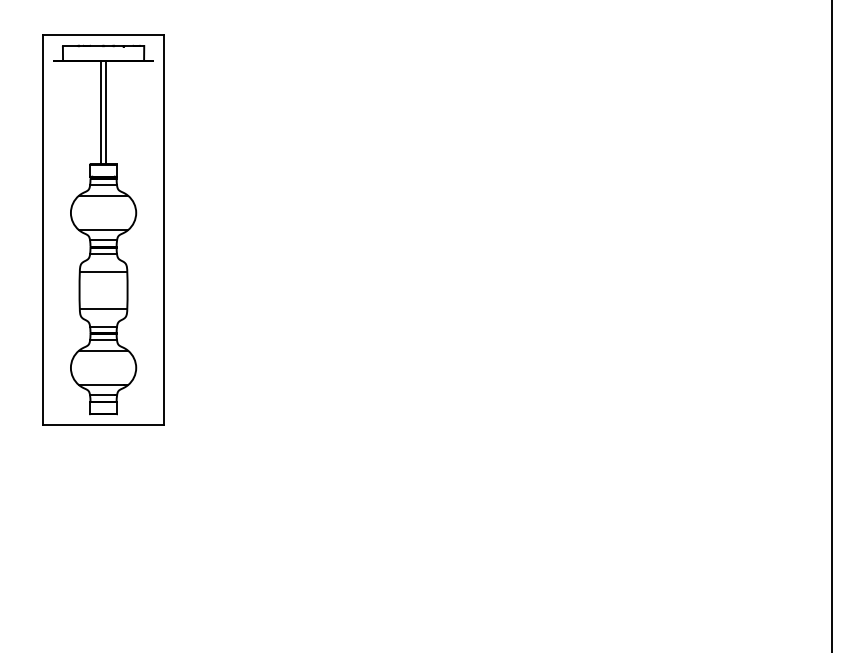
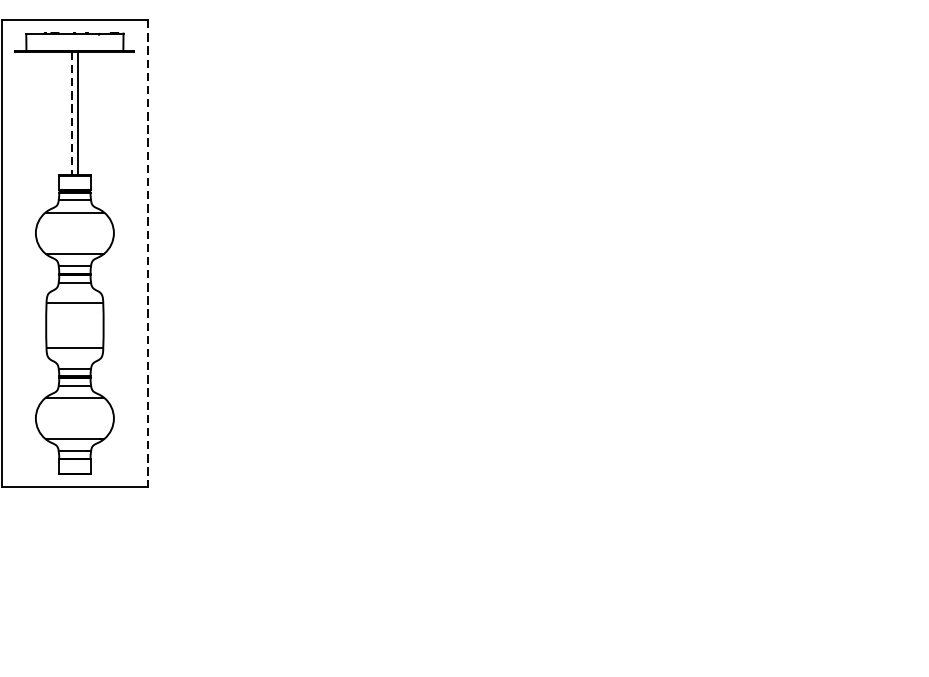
line: (100, 112) -> (71, 113), solid -> dashed
line: (164, 230) -> (147, 254), solid -> dashed

